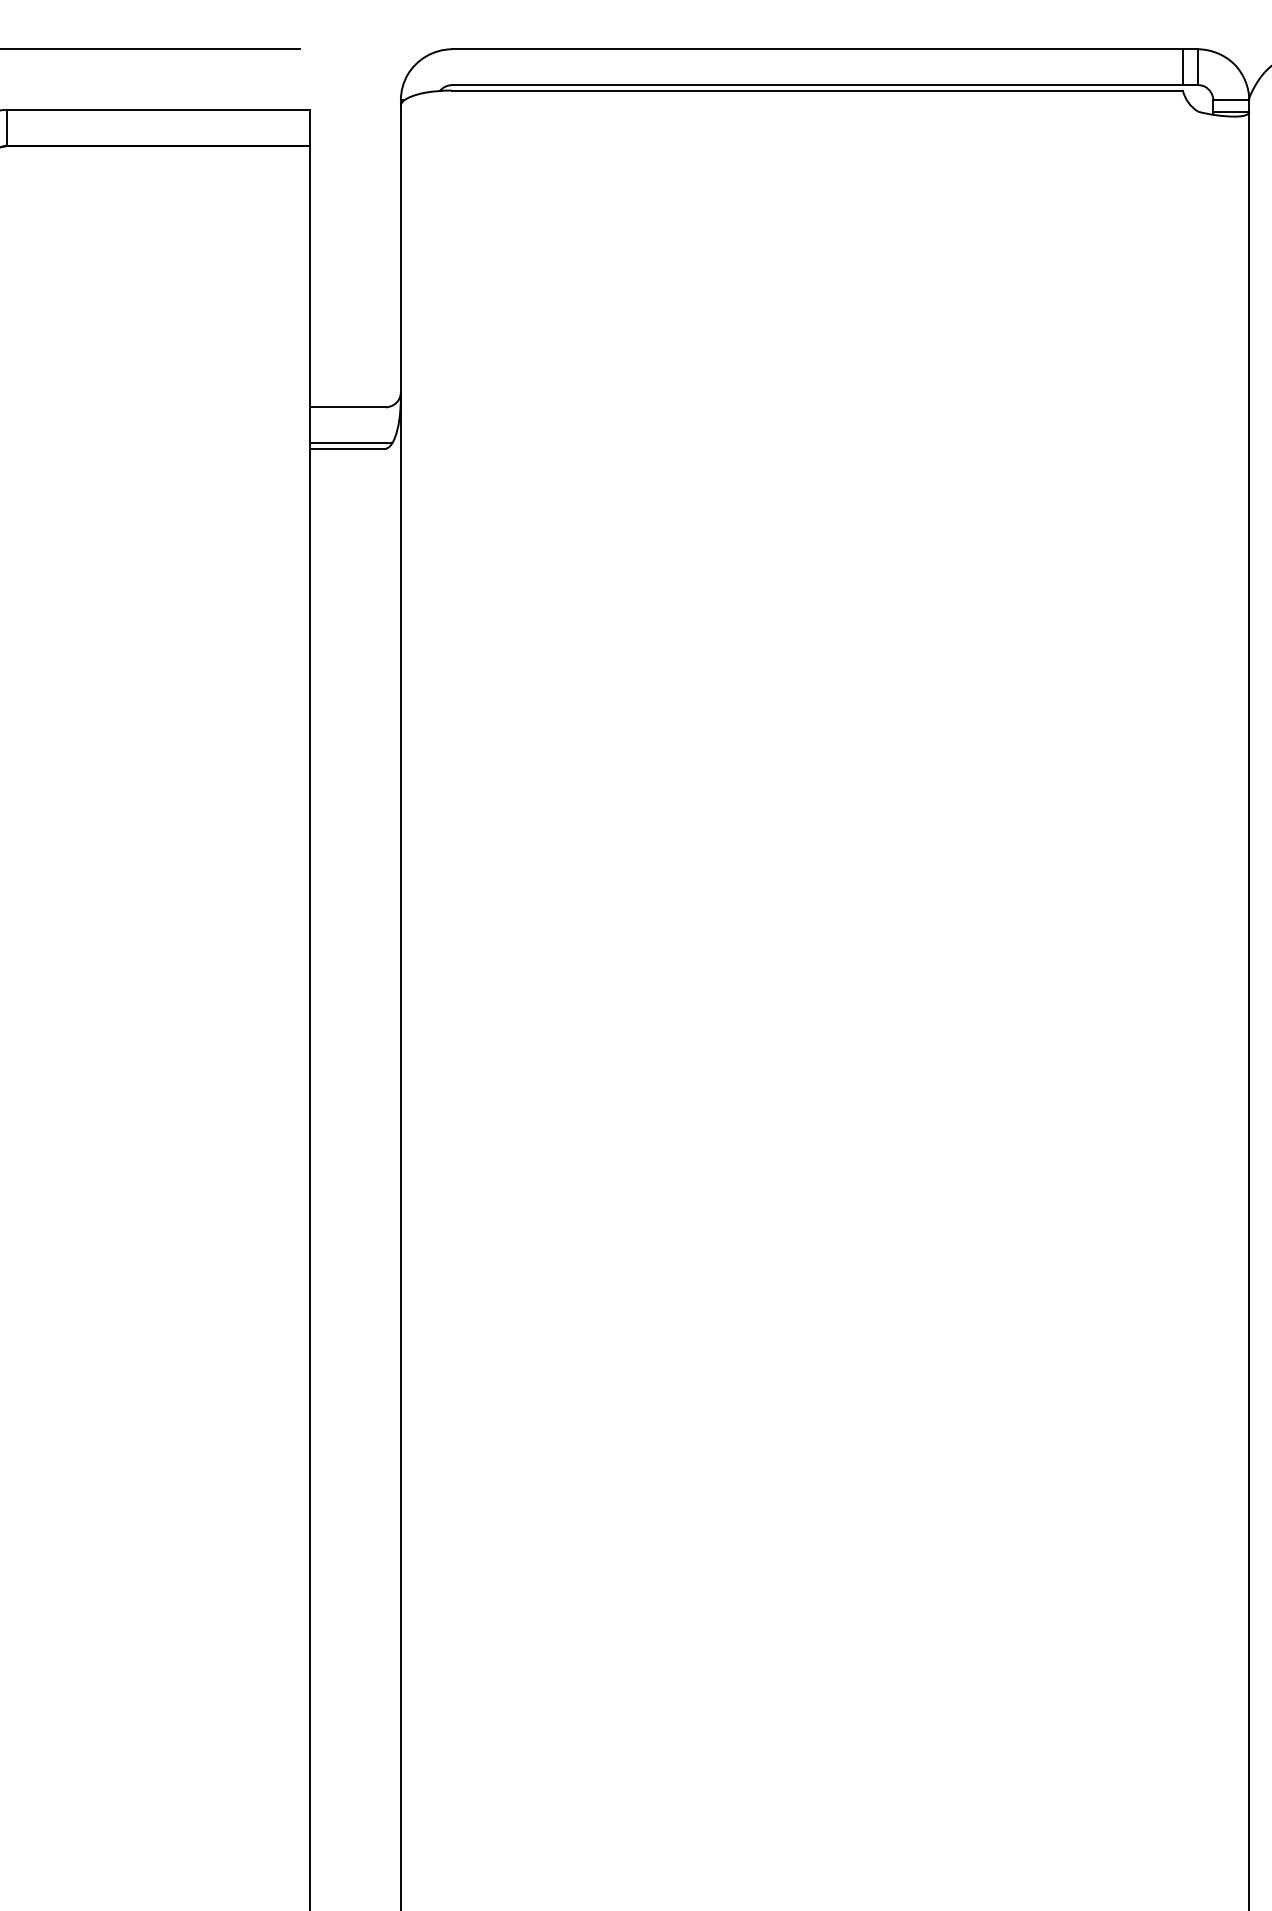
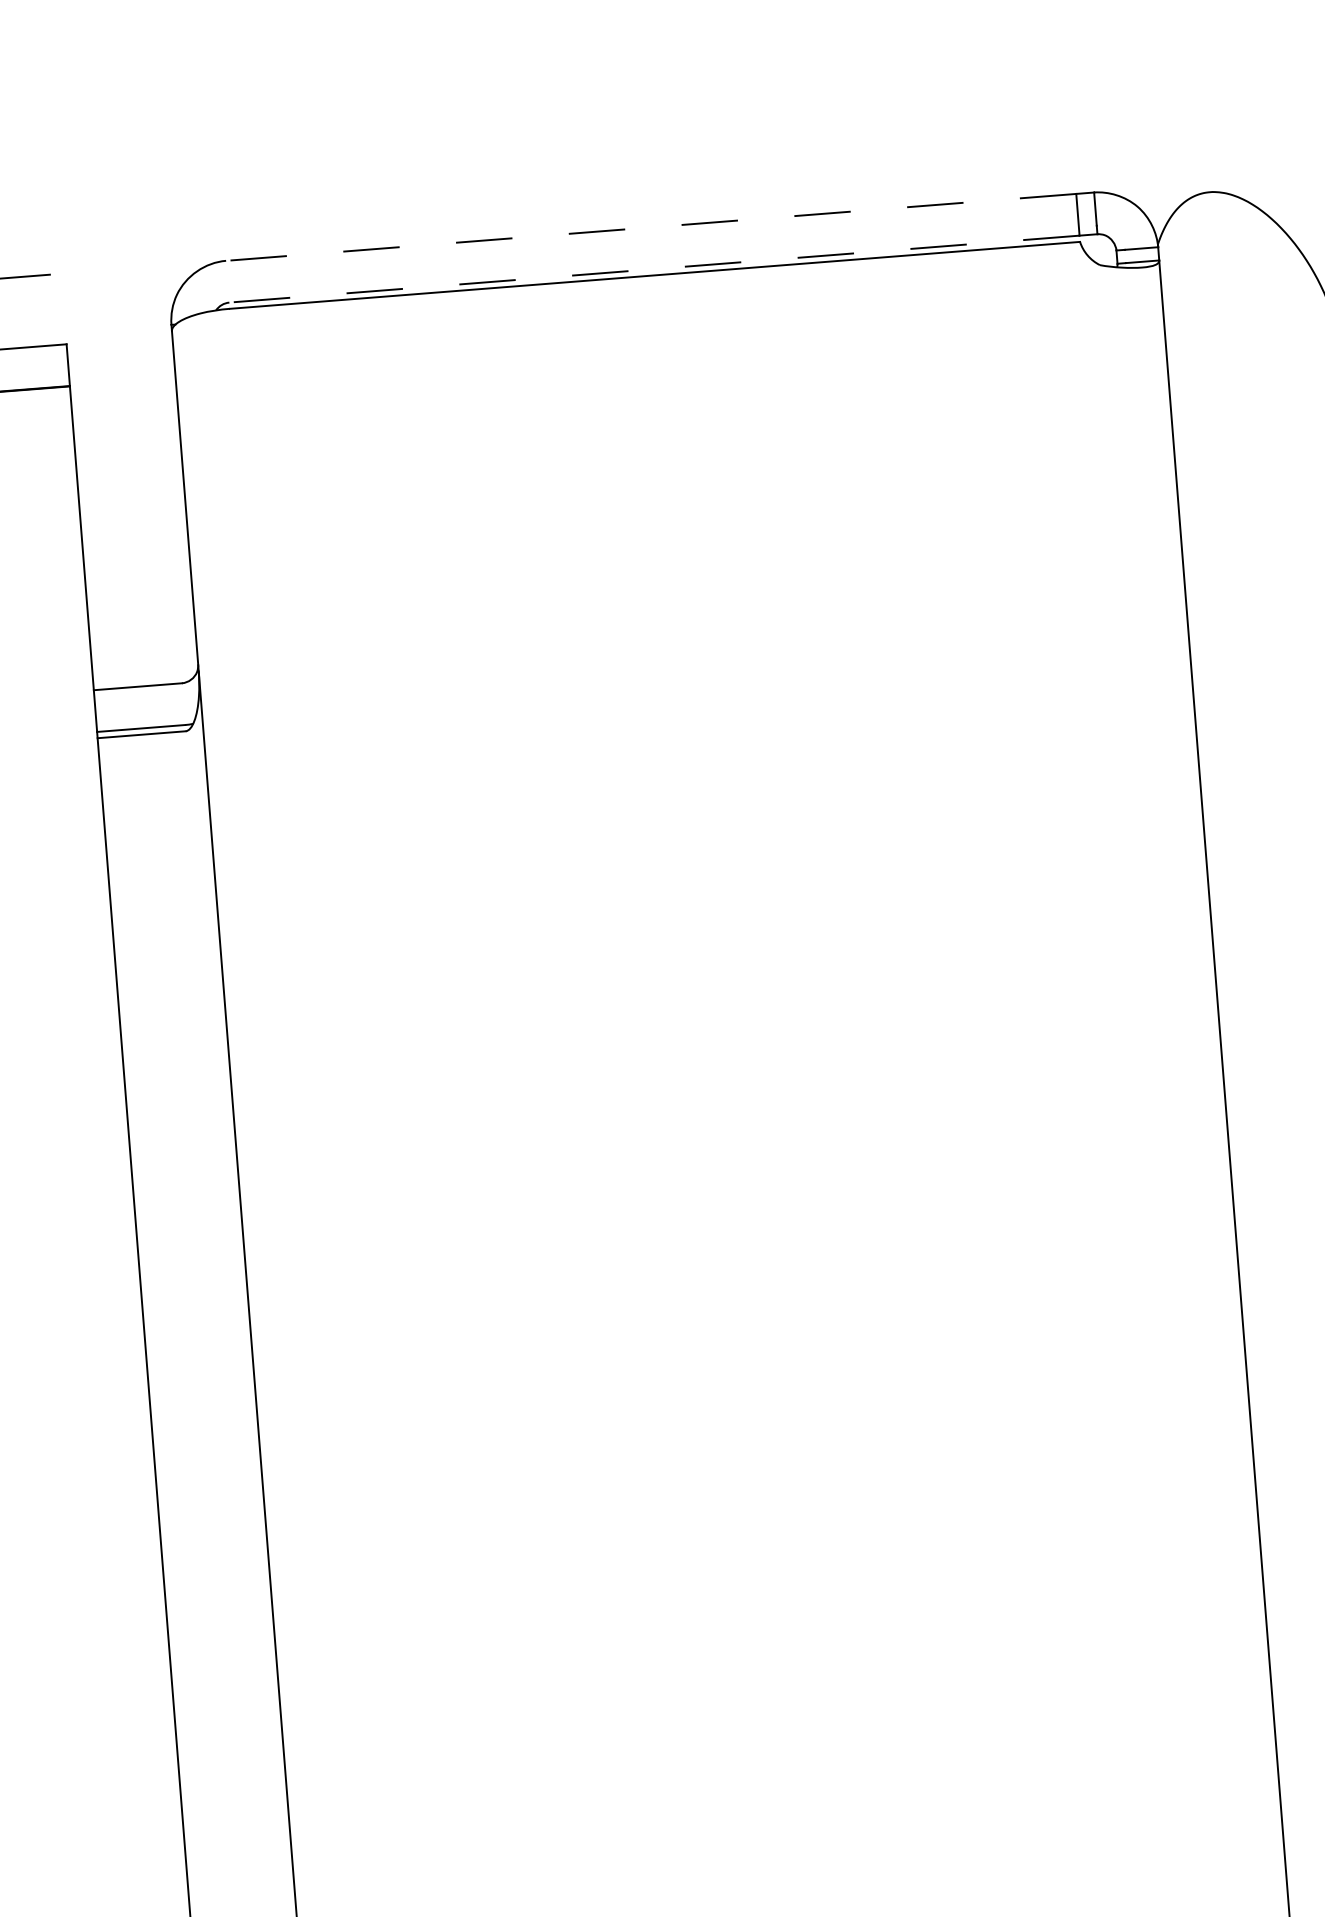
line: (817, 49) -> (651, 227), solid -> dashed
line: (817, 85) -> (654, 269), solid -> dashed

